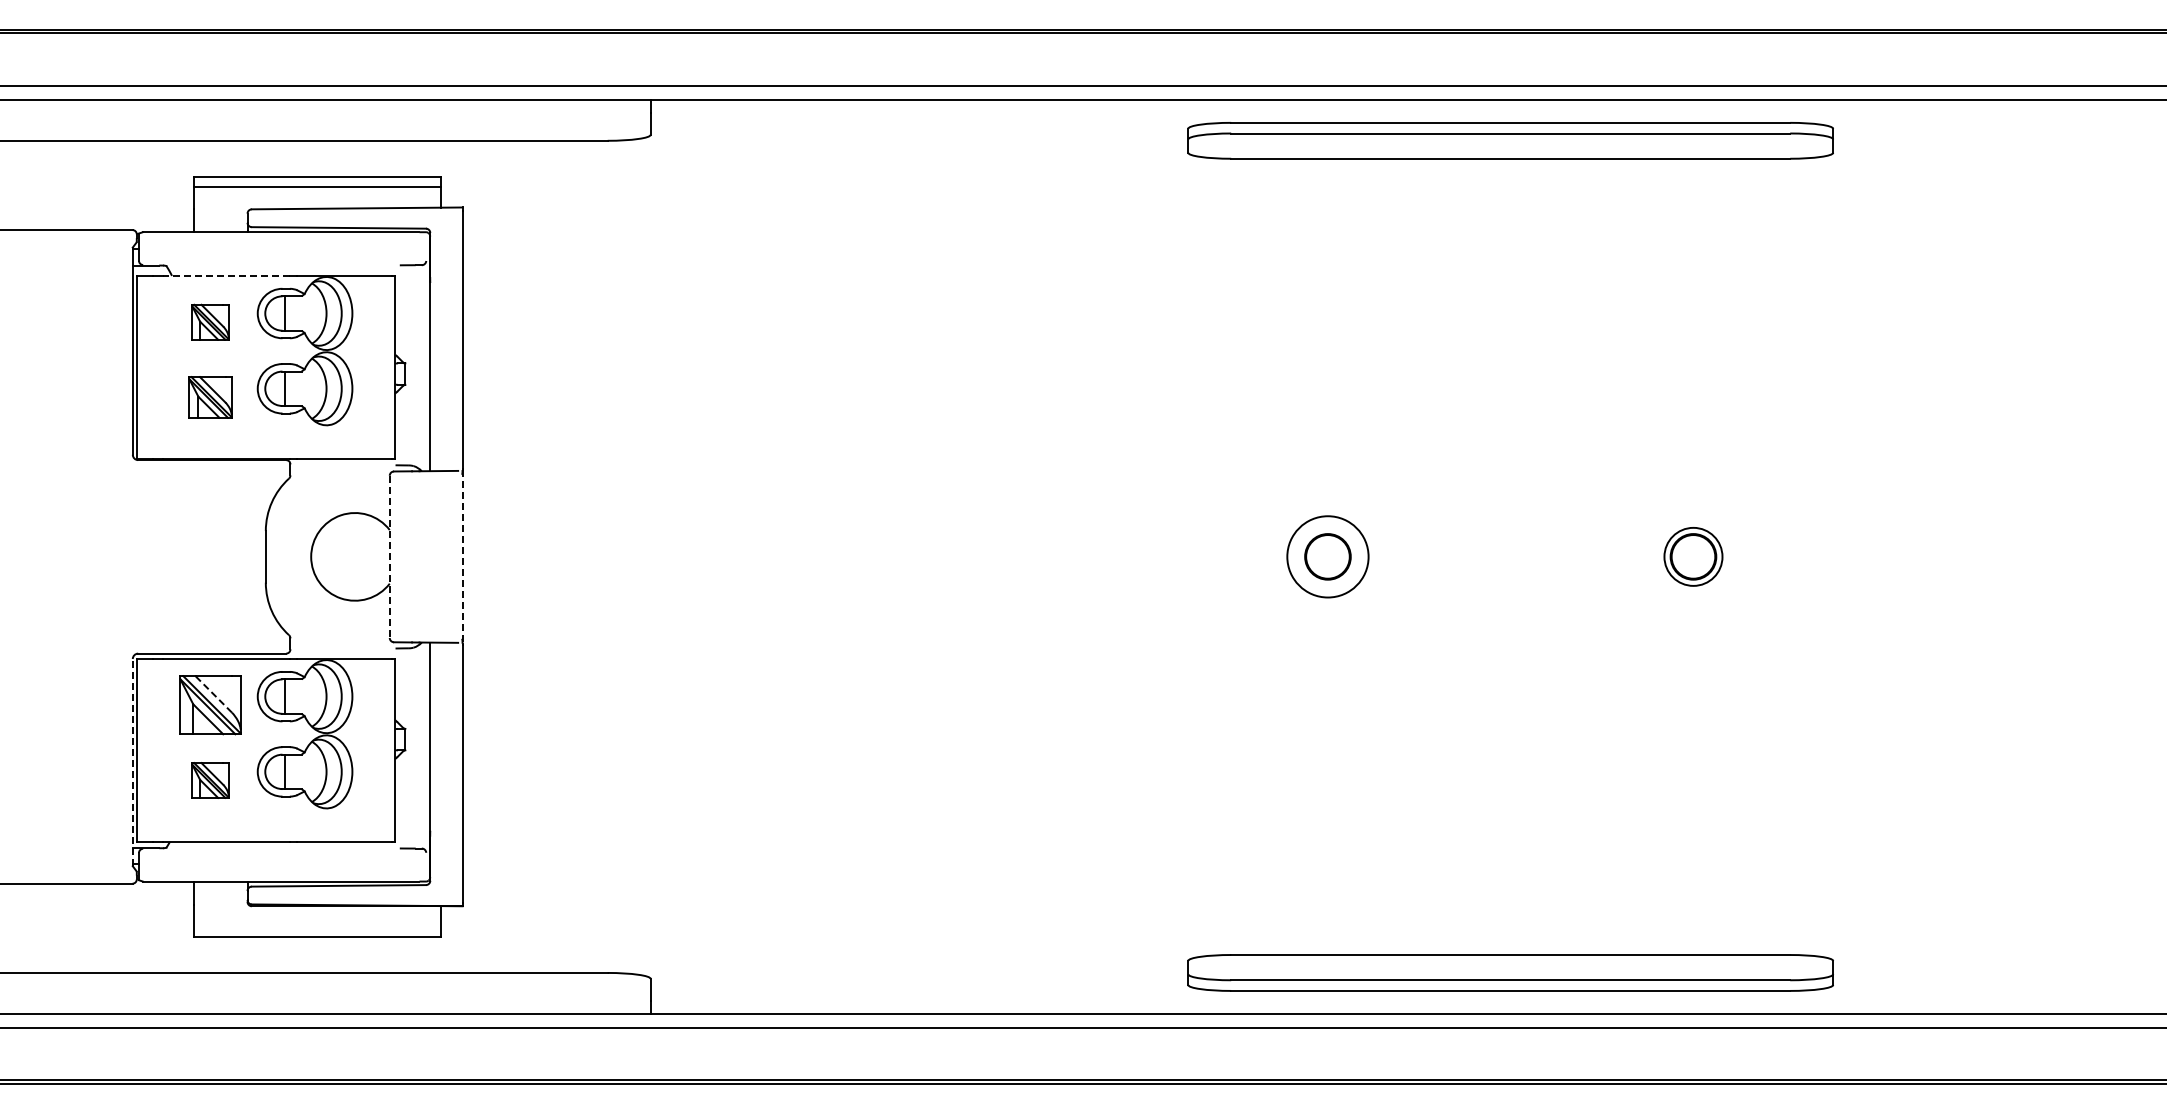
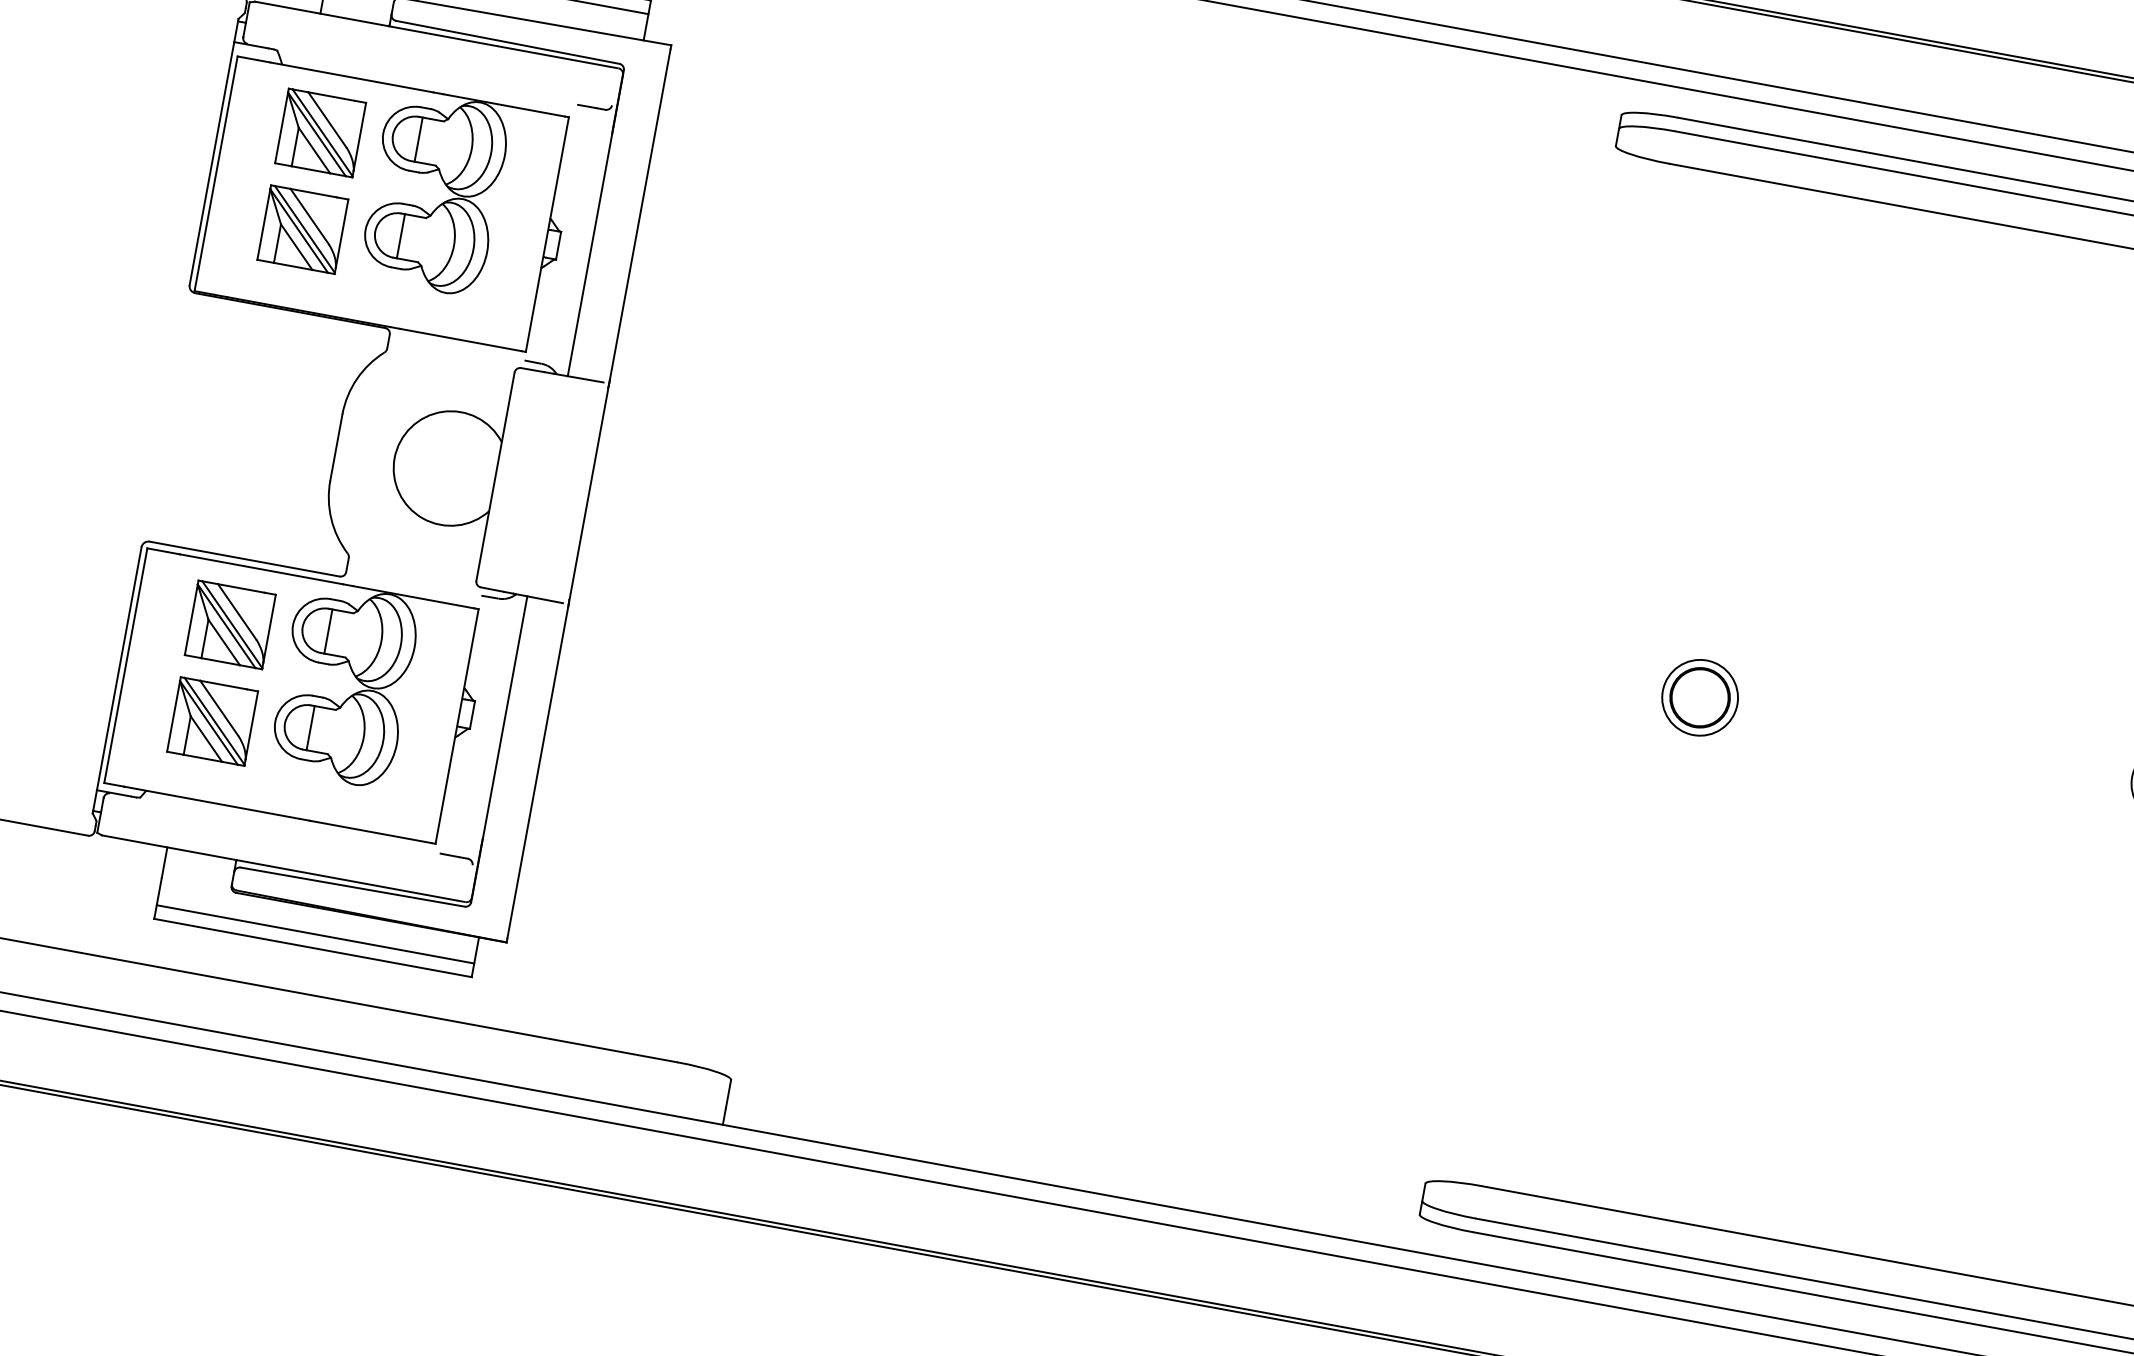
line: (225, 275) -> (350, 76), dashed -> solid
part: (210, 322) -> (320, 133), size x1.67
part: (210, 397) -> (302, 229), size x1.43
line: (462, 556) -> (588, 493), dashed -> solid
circle: (1327, 556) -> (1699, 697), size x0.71
line: (389, 557) -> (495, 477), dashed -> solid
line: (213, 694) -> (236, 611), dashed -> solid
line: (132, 762) -> (116, 680), dashed -> solid
part: (210, 780) -> (212, 721), size x1.67
line: (317, 926) -> (315, 934), added

